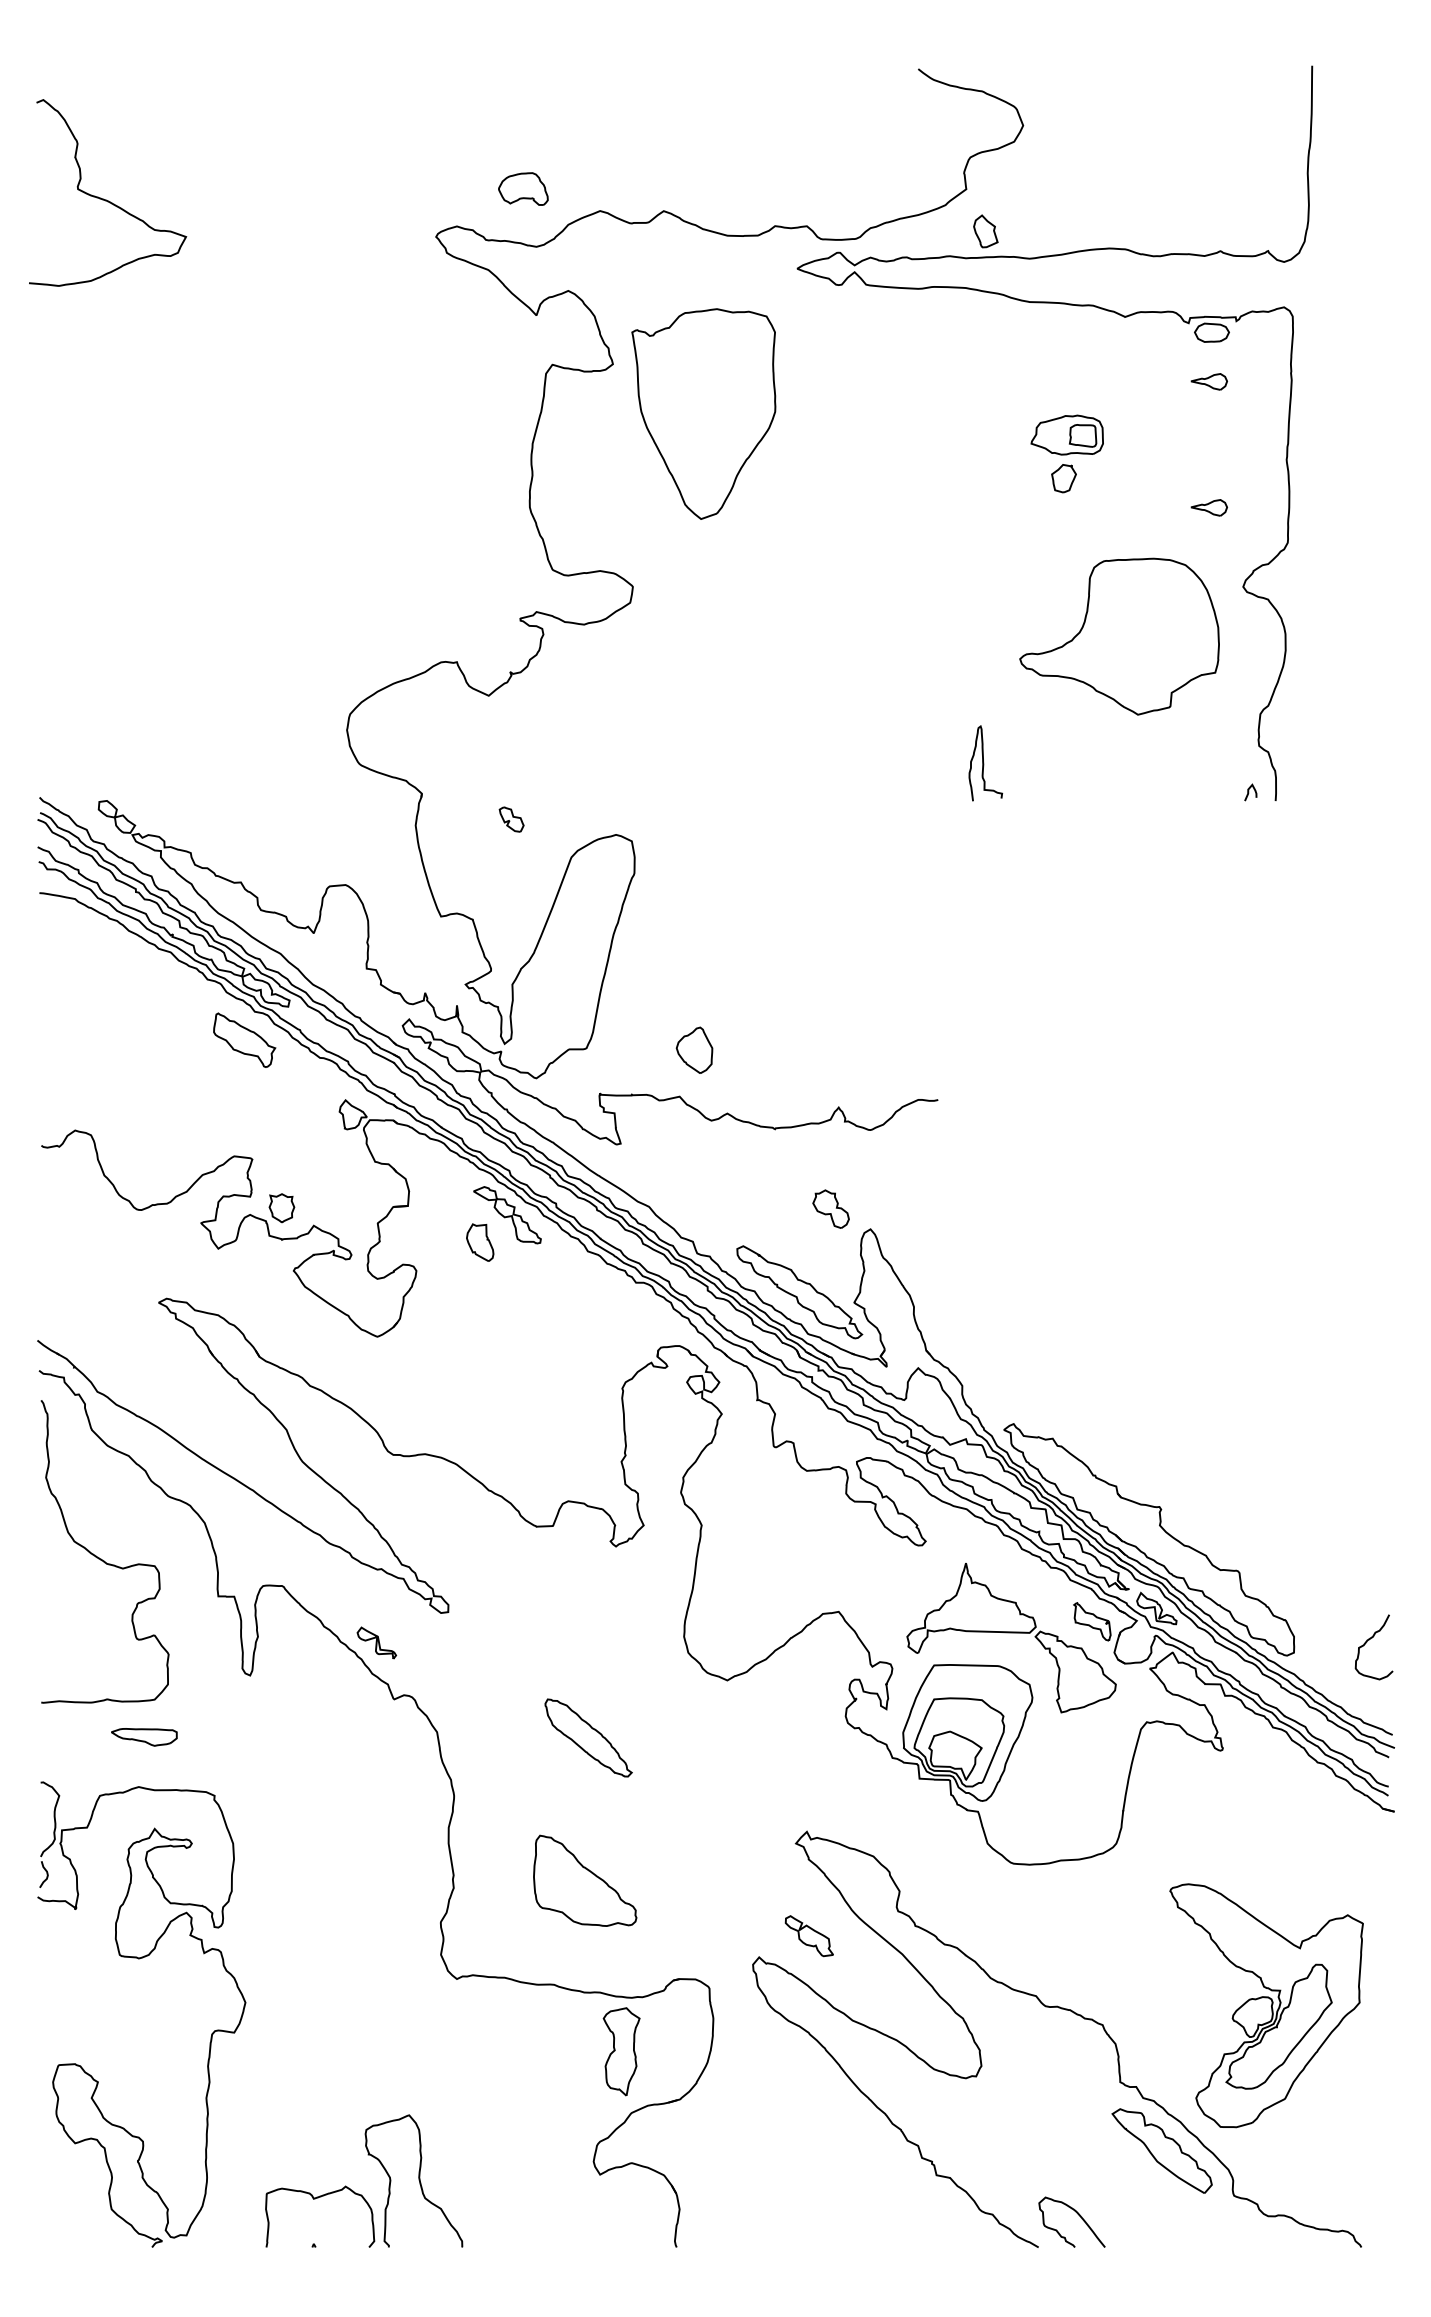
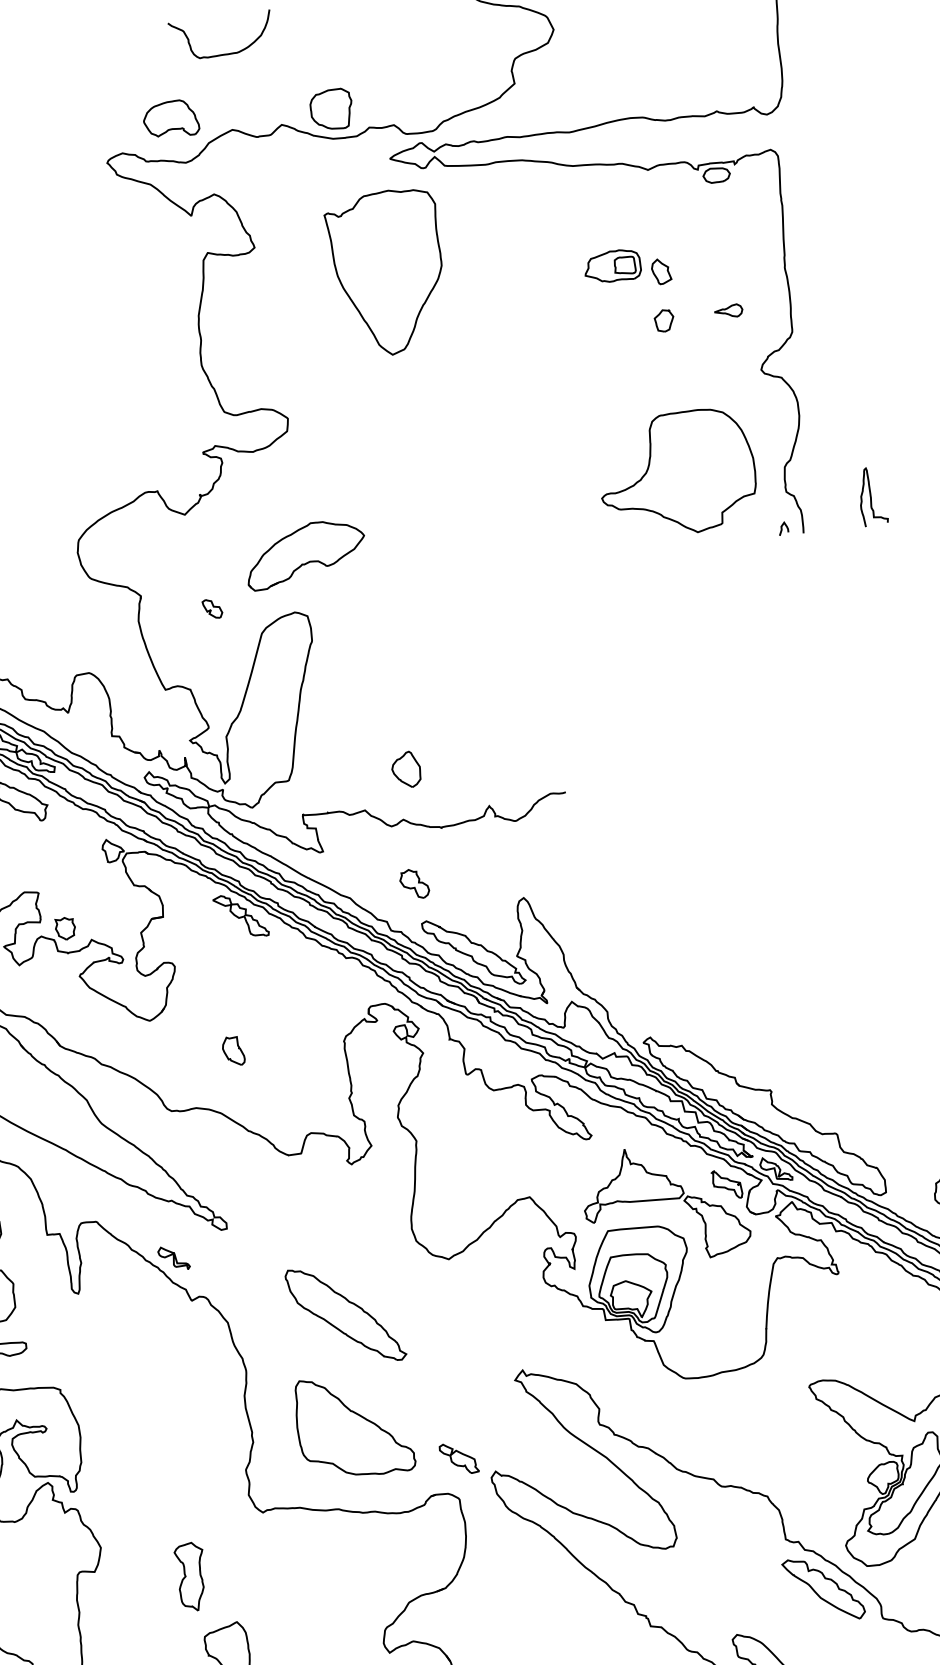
curve: (597, 113) -> (222, 54), added
part: (523, 188) -> (171, 118), size x1.43
part: (729, 197) -> (331, 109), added
part: (985, 231) -> (661, 271), moved
part: (1208, 381) -> (717, 213), removed
part: (703, 413) -> (386, 272), moved
part: (1063, 478) -> (663, 320), moved
part: (1119, 636) -> (677, 473), moved
part: (637, 762) -> (305, 554), added
curve: (984, 763) -> (871, 496), moved
part: (694, 1049) -> (406, 769), moved
part: (830, 1208) -> (414, 883), moved
part: (480, 1242) -> (233, 1051), moved
part: (588, 1737) -> (345, 1314), size x1.67
part: (585, 1880) -> (354, 1425), size x1.43
part: (808, 1936) -> (458, 1459), moved
part: (621, 2051) -> (190, 1576), moved

